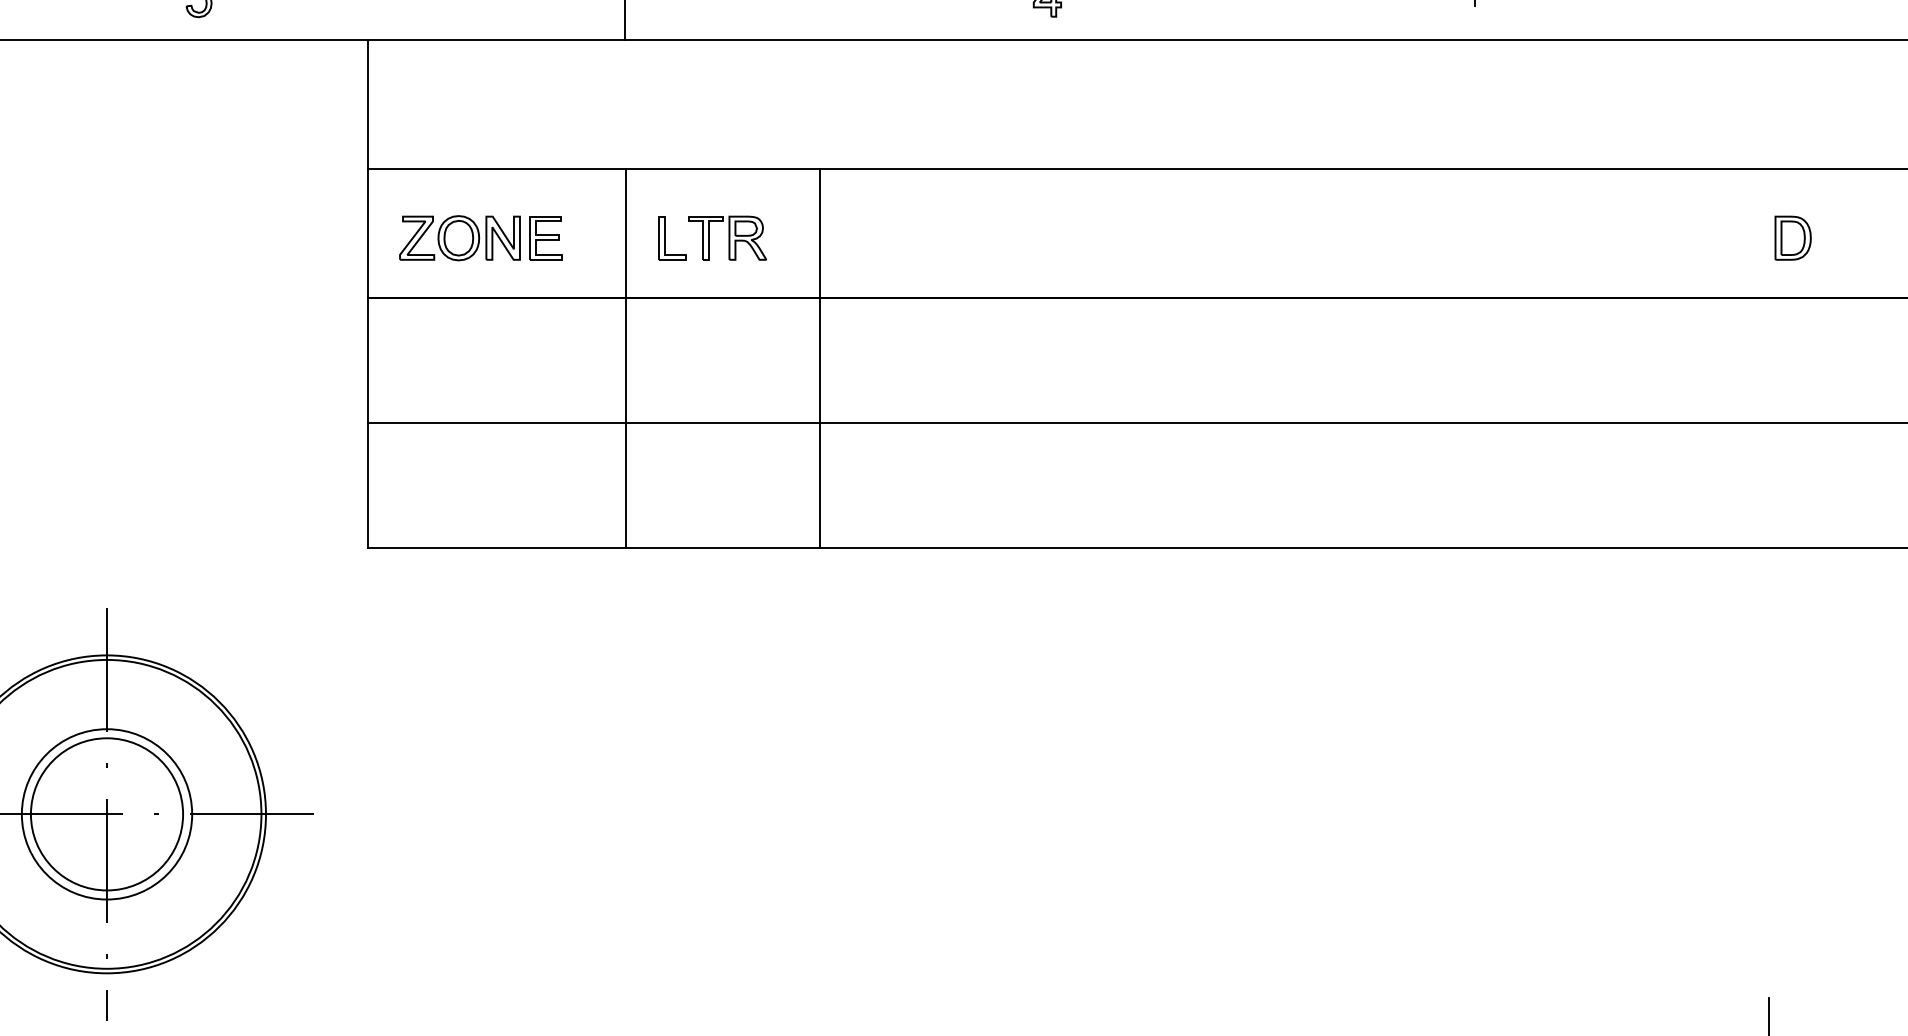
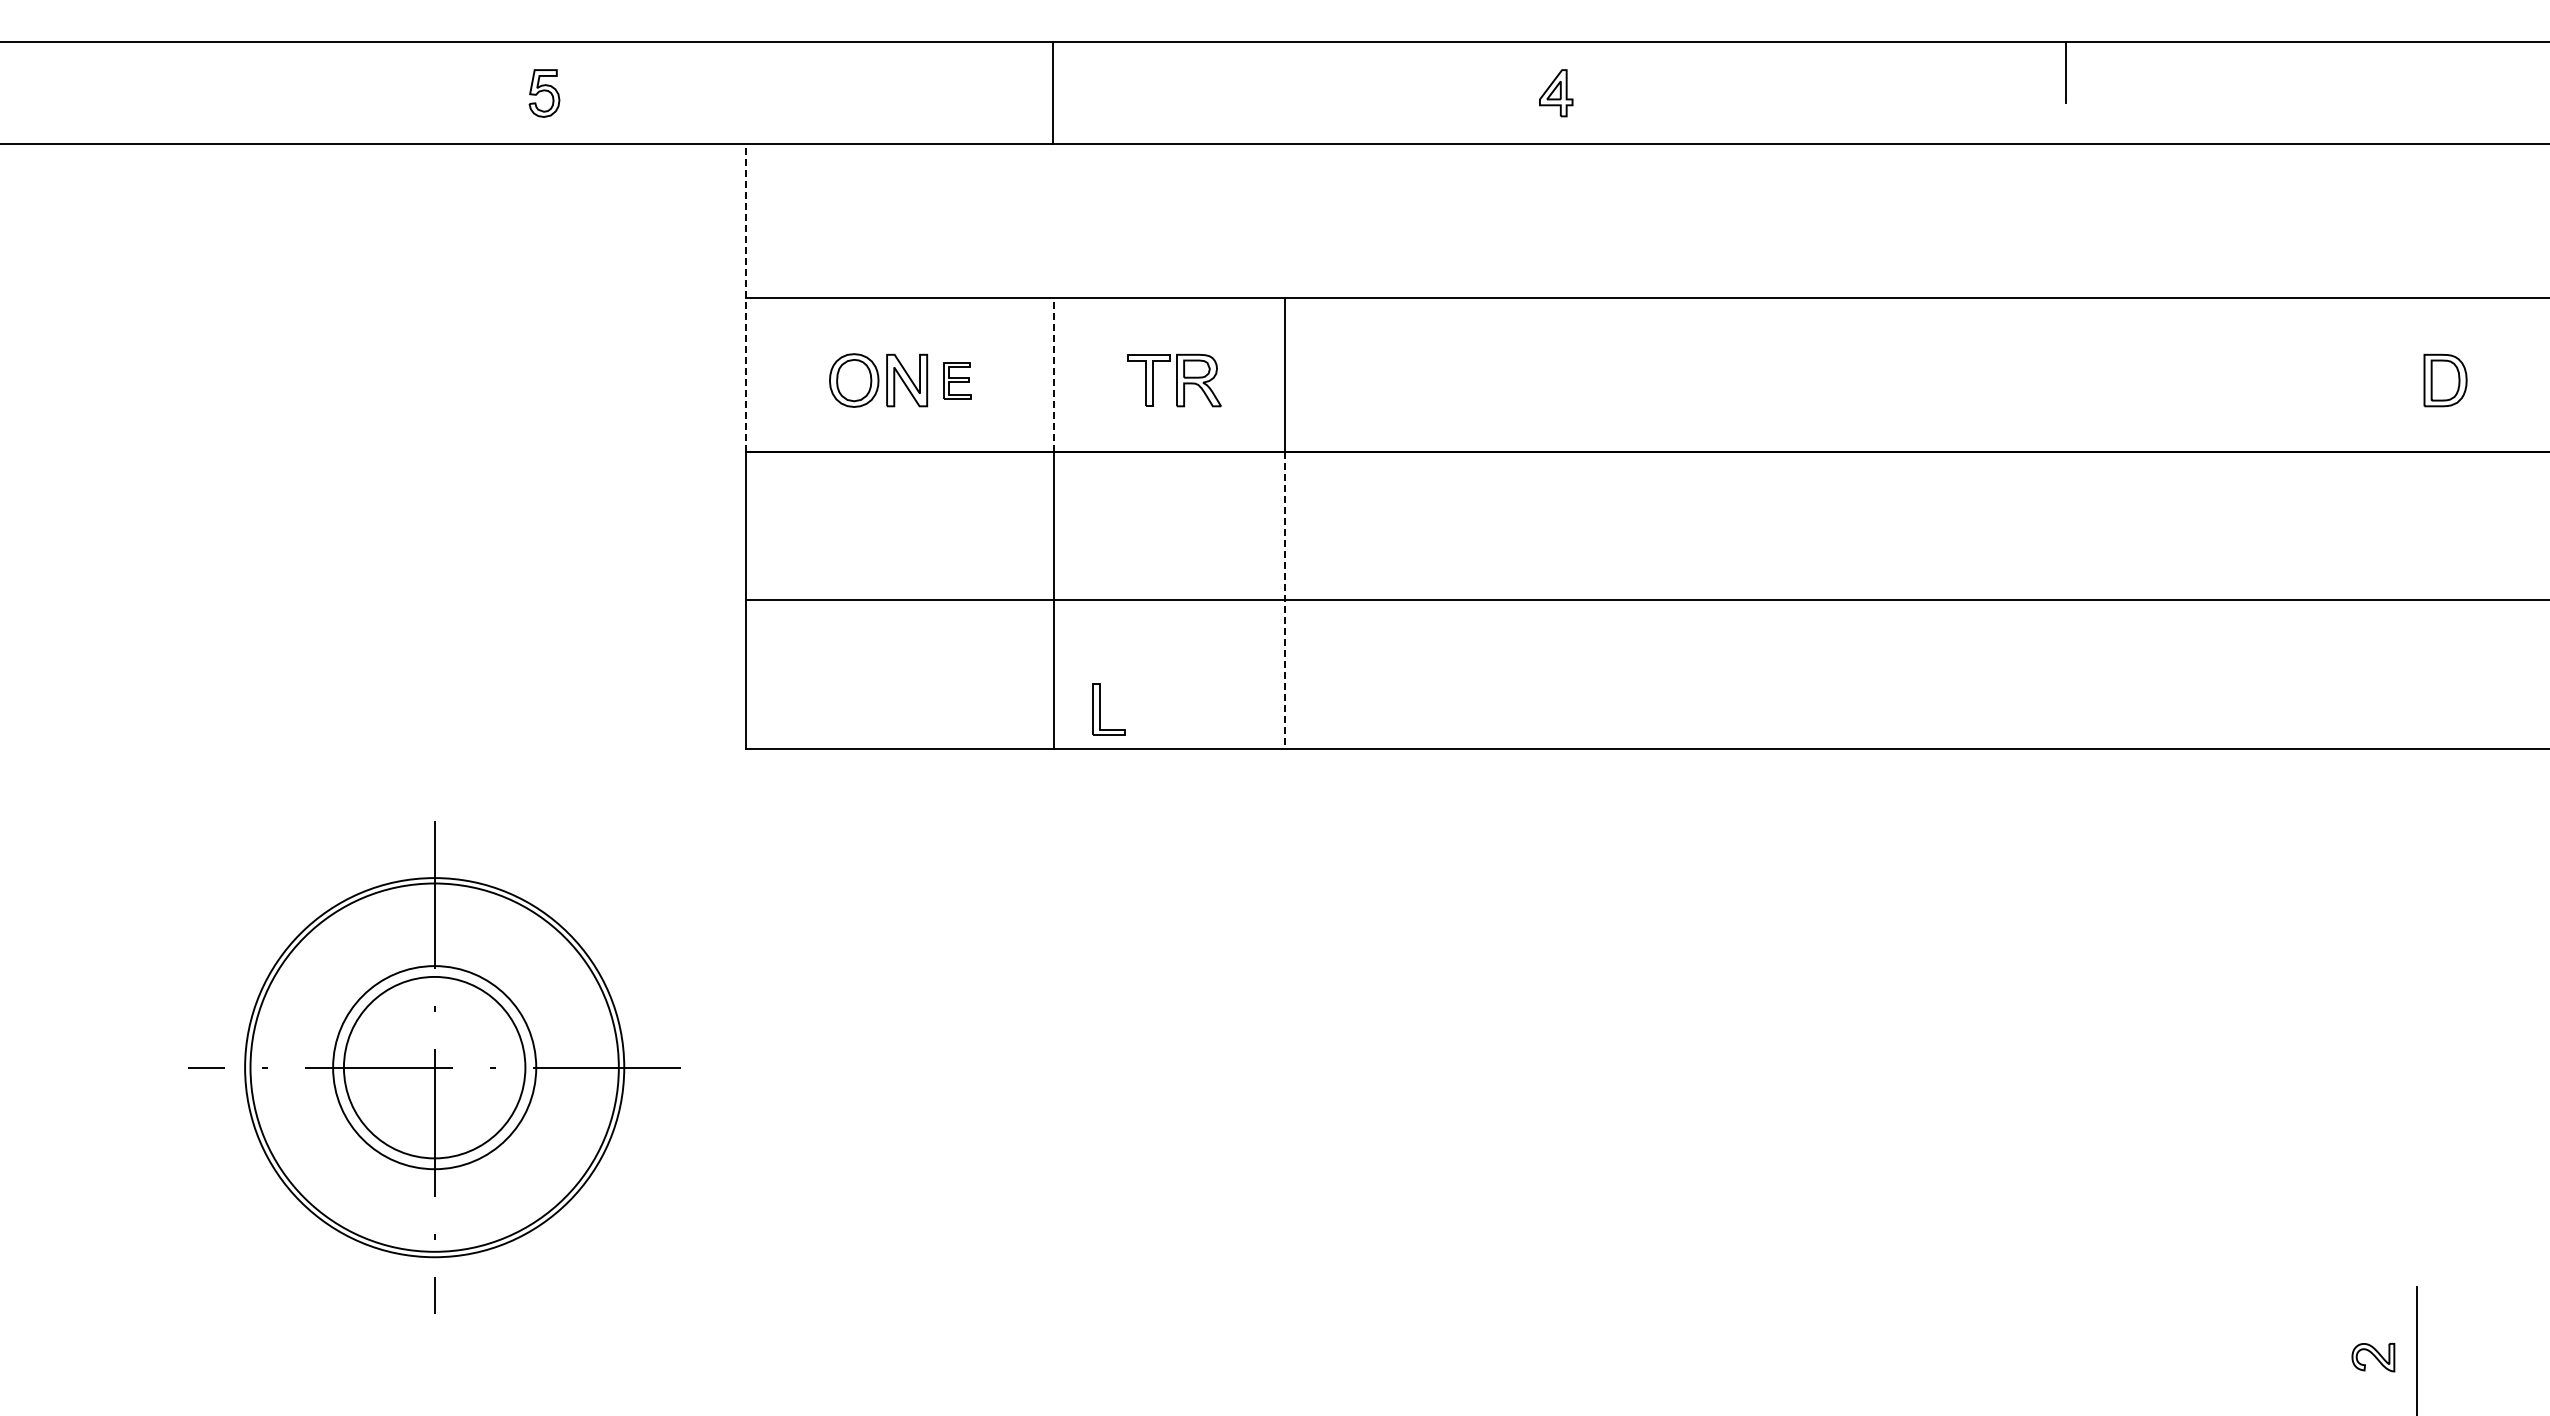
line: (367, 168) -> (745, 297), solid -> dashed
line: (625, 233) -> (1053, 374), solid -> dashed
part: (417, 238) -> (804, 380), removed
part: (545, 238) -> (957, 380), size x0.7
part: (665, 238) -> (1100, 709), moved
line: (819, 422) -> (1284, 600), solid -> dashed

